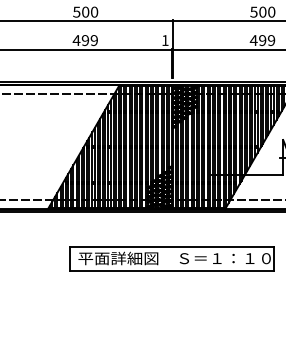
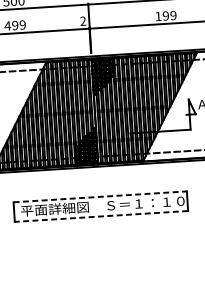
text: (165, 40) -> (83, 21), 1 -> 2
text: (253, 40) -> (158, 16), 499 -> 199
line: (172, 247) -> (100, 196), solid -> dashed
line: (172, 270) -> (101, 216), solid -> dashed

